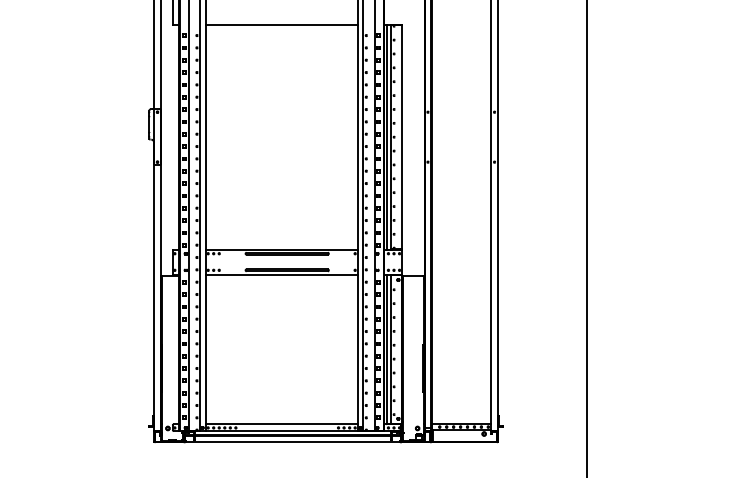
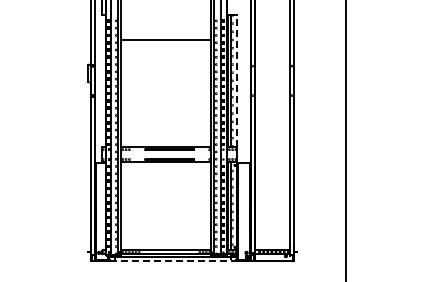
line: (281, 24) -> (166, 39), moved
line: (402, 136) -> (237, 80), solid -> dashed
line: (293, 443) -> (173, 261), solid -> dashed

